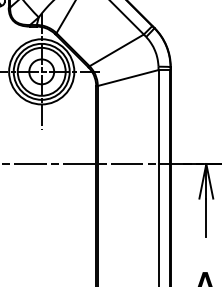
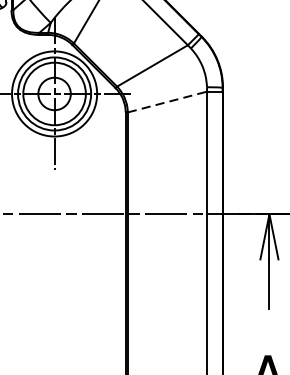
line: (128, 77) -> (167, 101), solid -> dashed

